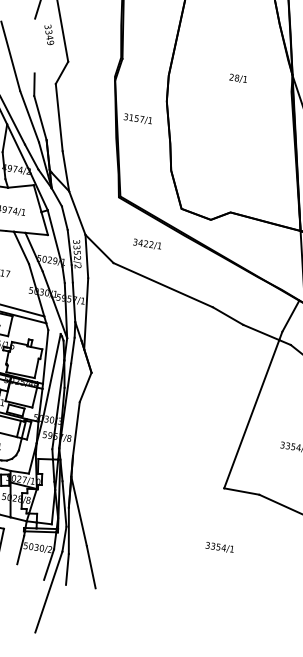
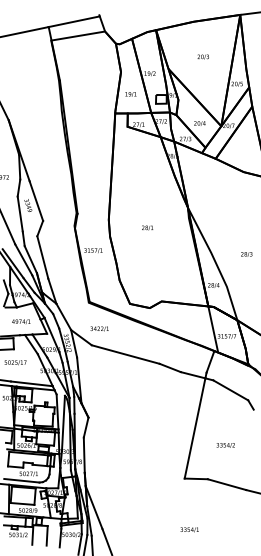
line: (33, 44) -> (19, 213), added
text: (238, 77) -> (147, 227), moved
text: (147, 243) -> (99, 328), moved
text: (219, 546) -> (189, 529), moved

